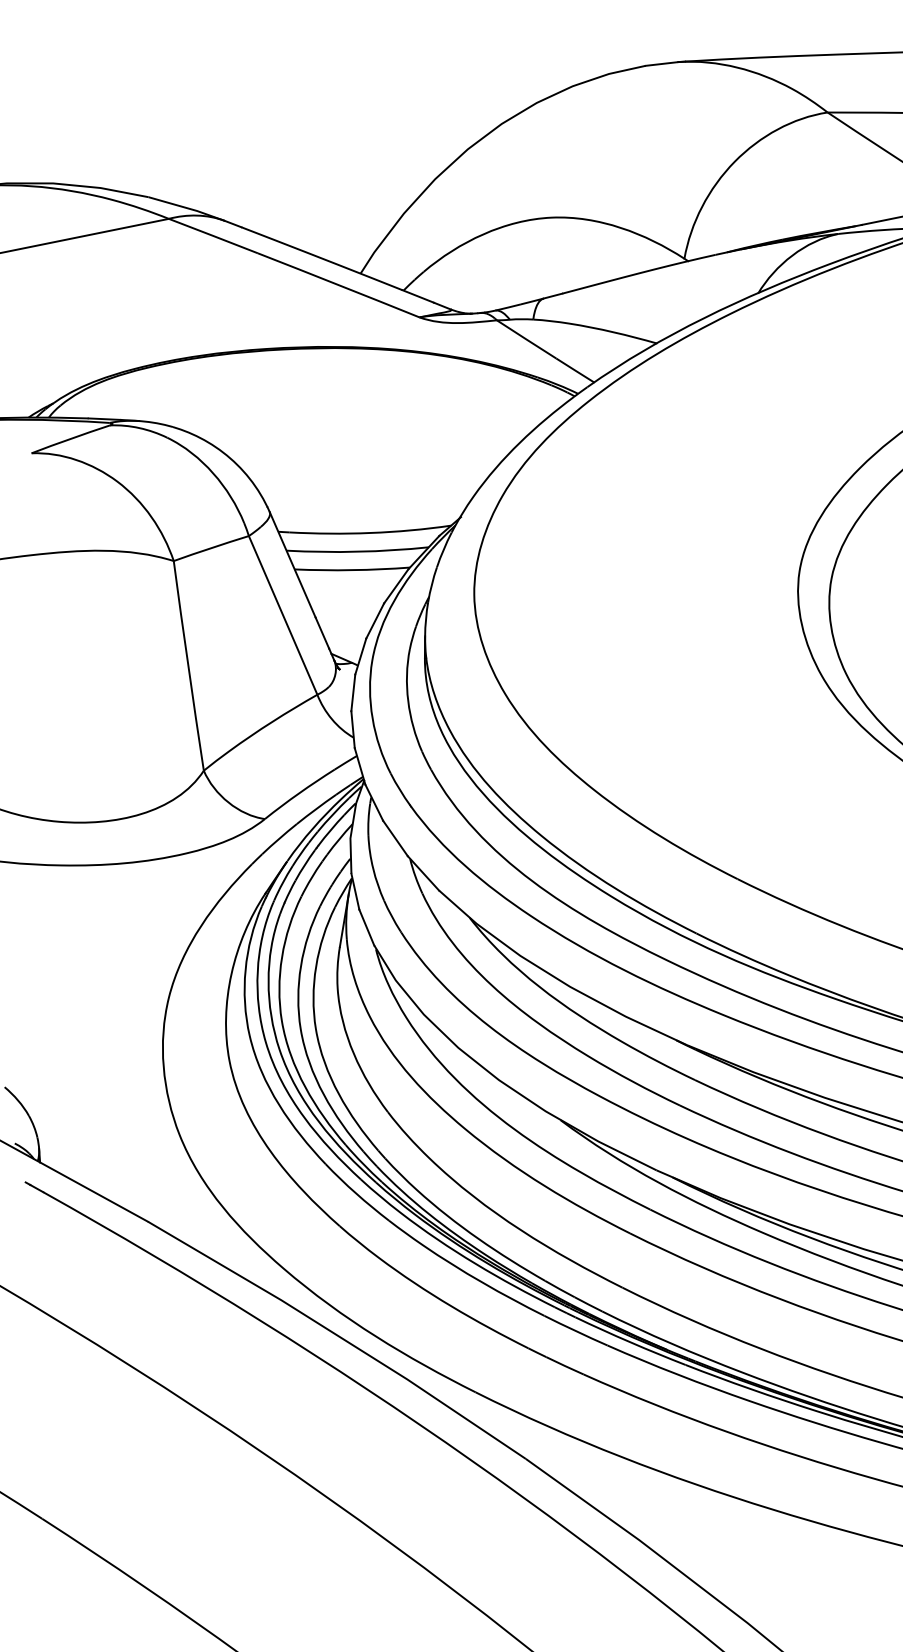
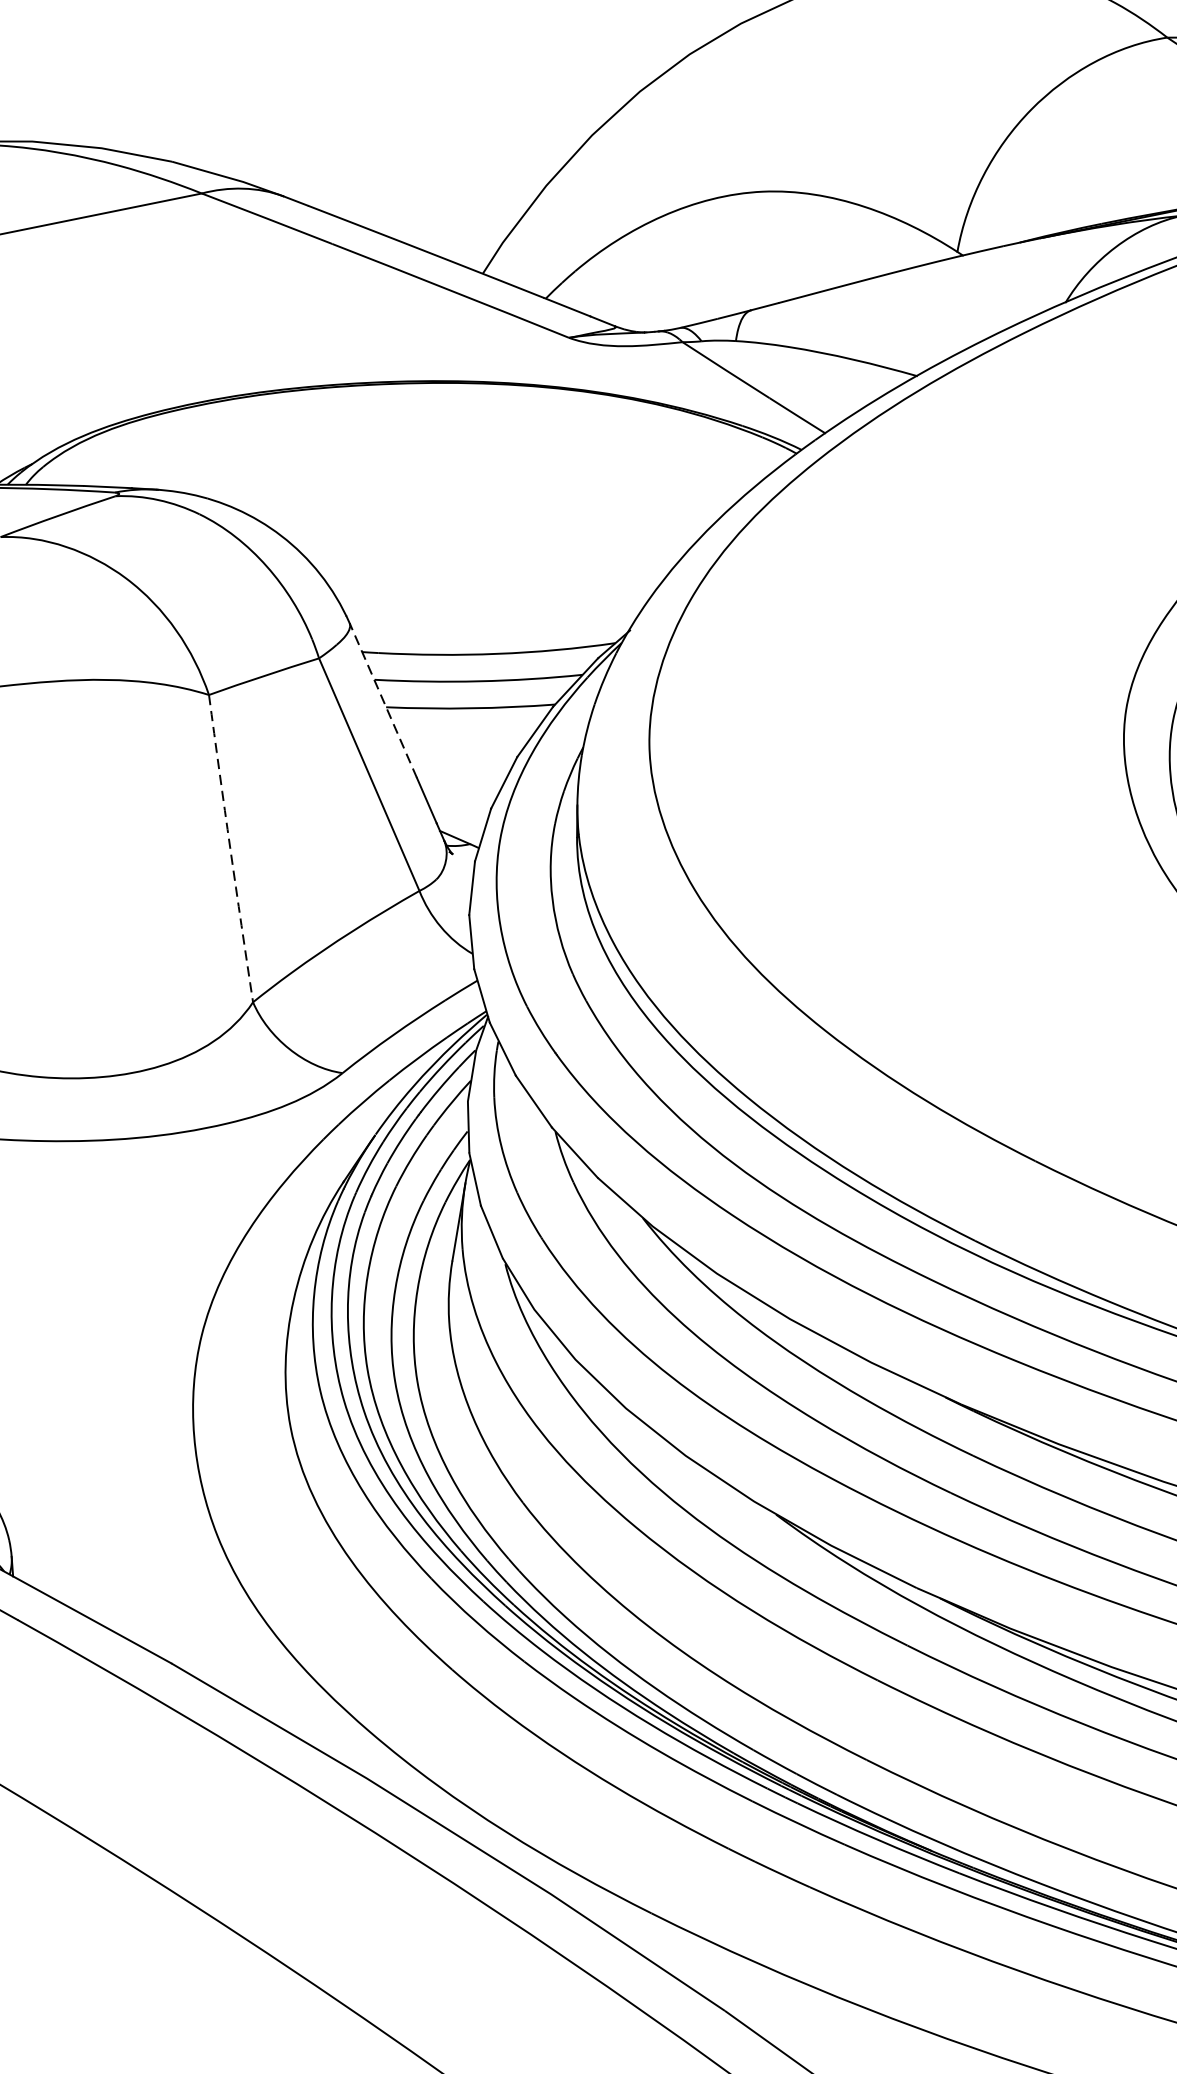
line: (292, 564) -> (382, 700), solid -> dashed
arc: (188, 665) -> (230, 848), solid -> dashed

